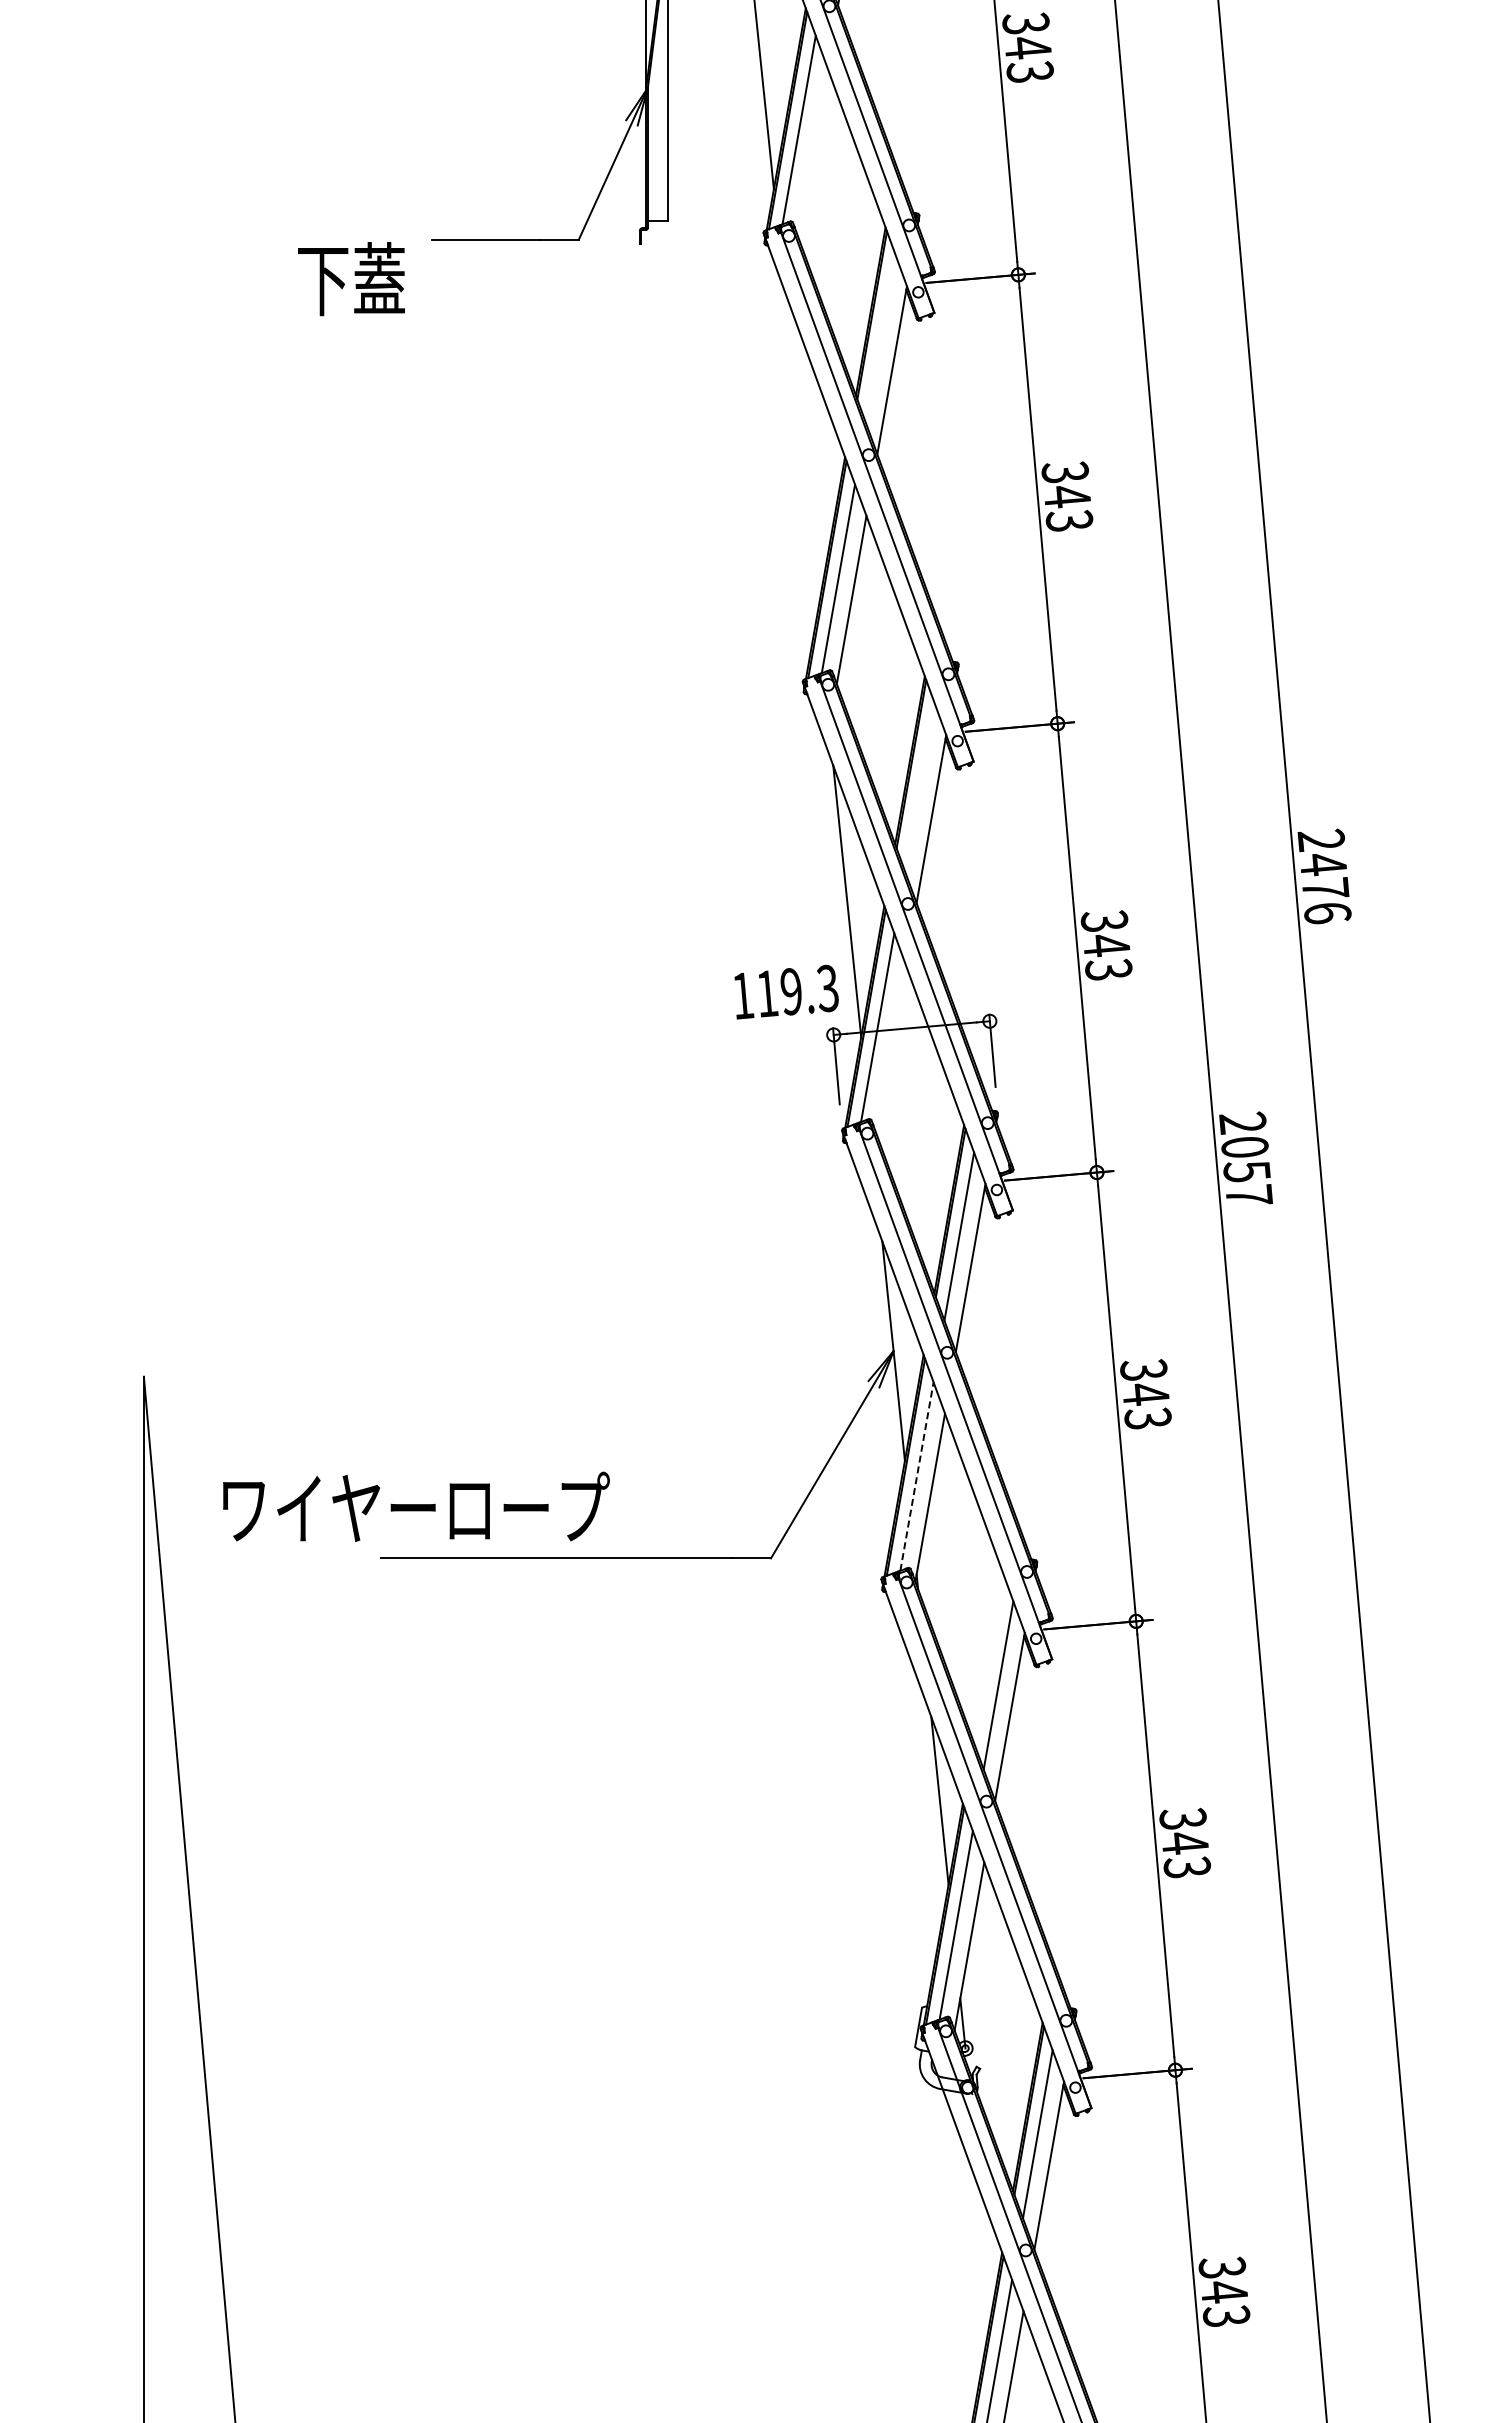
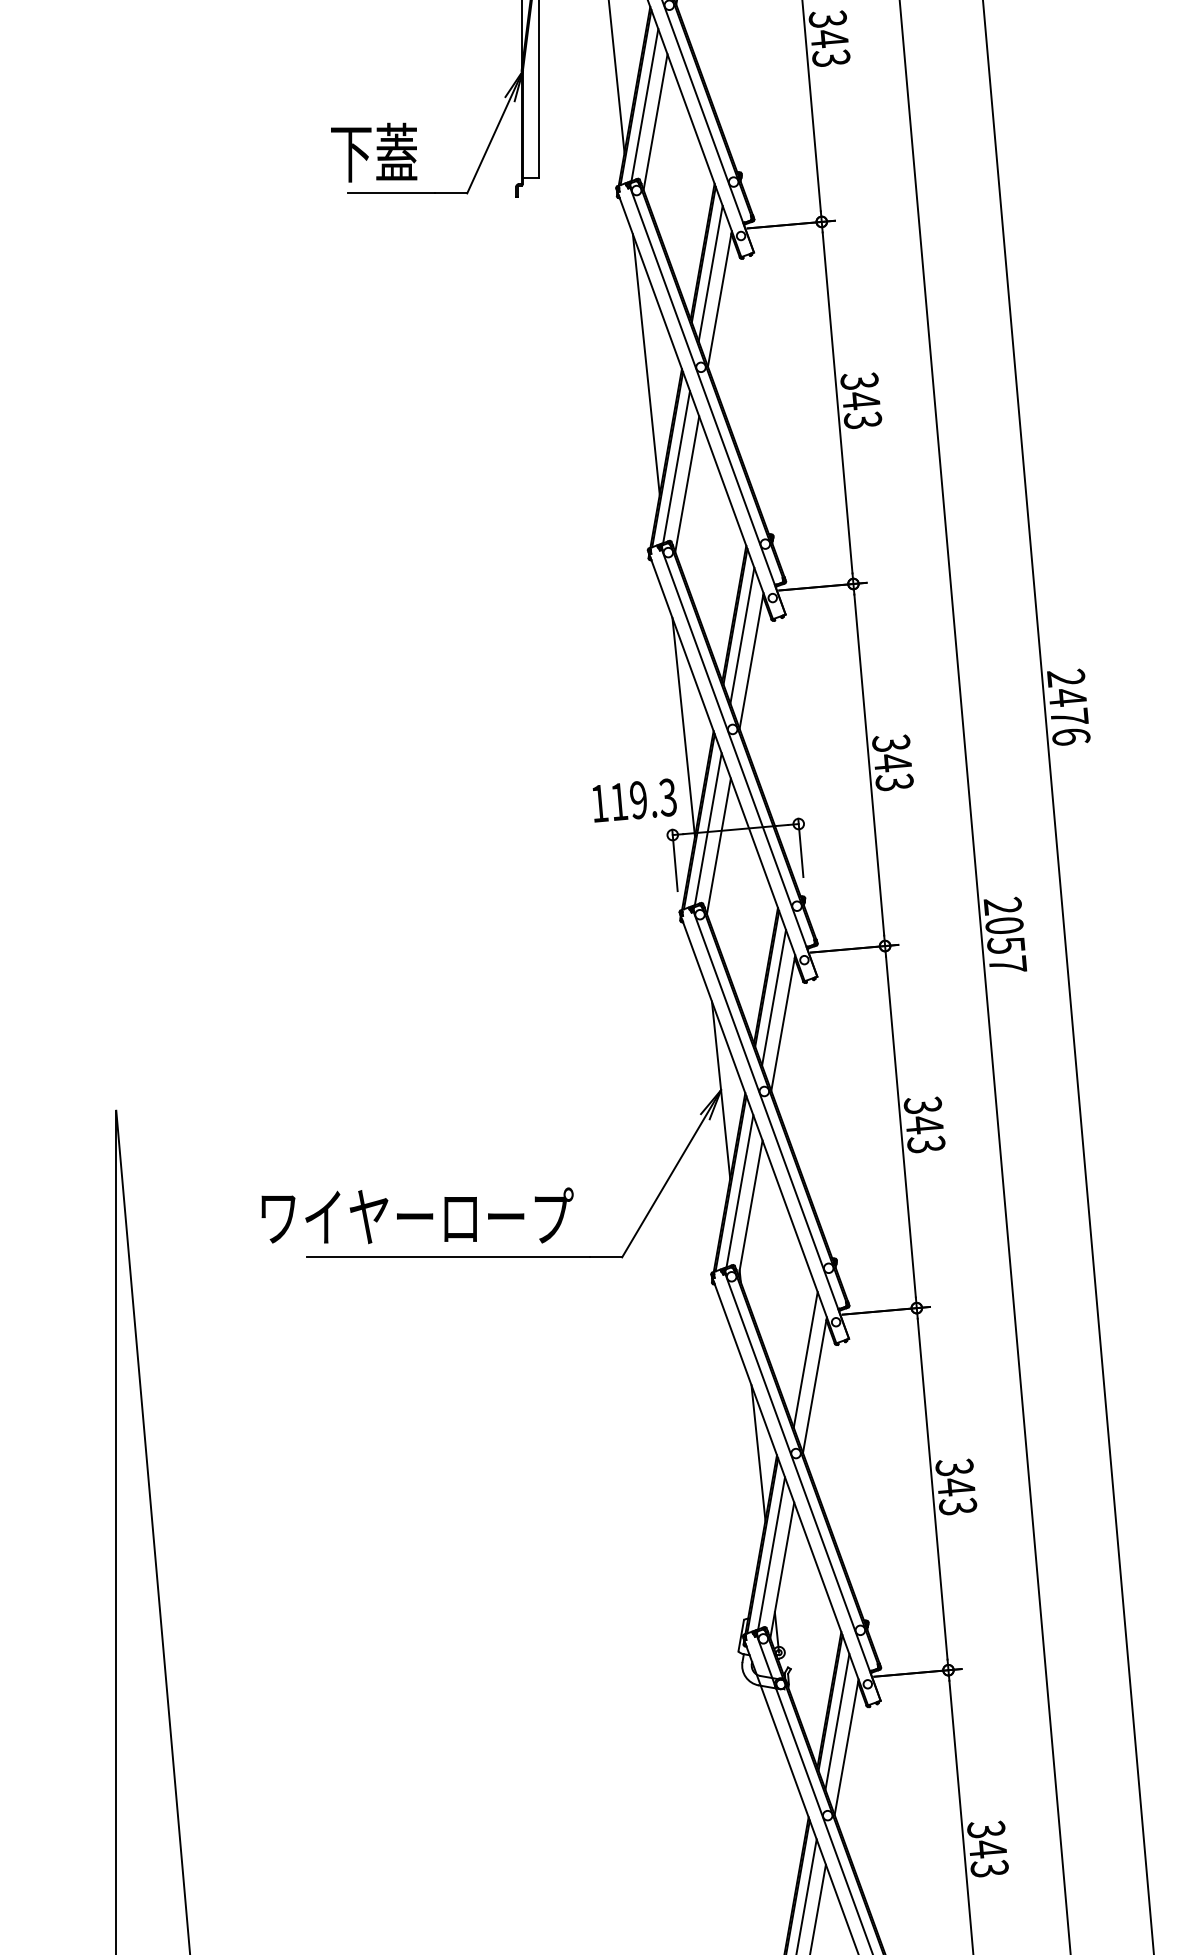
line: (812, 151) -> (655, 122), added
text: (351, 279) -> (374, 153), moved
line: (880, 338) -> (710, 273), added
line: (800, 451) -> (645, 364), added
line: (919, 787) -> (741, 635), added
line: (890, 1048) -> (718, 846), added
line: (916, 1476) -> (739, 1191), dashed -> solid
text: (416, 1506) -> (417, 1215), moved

